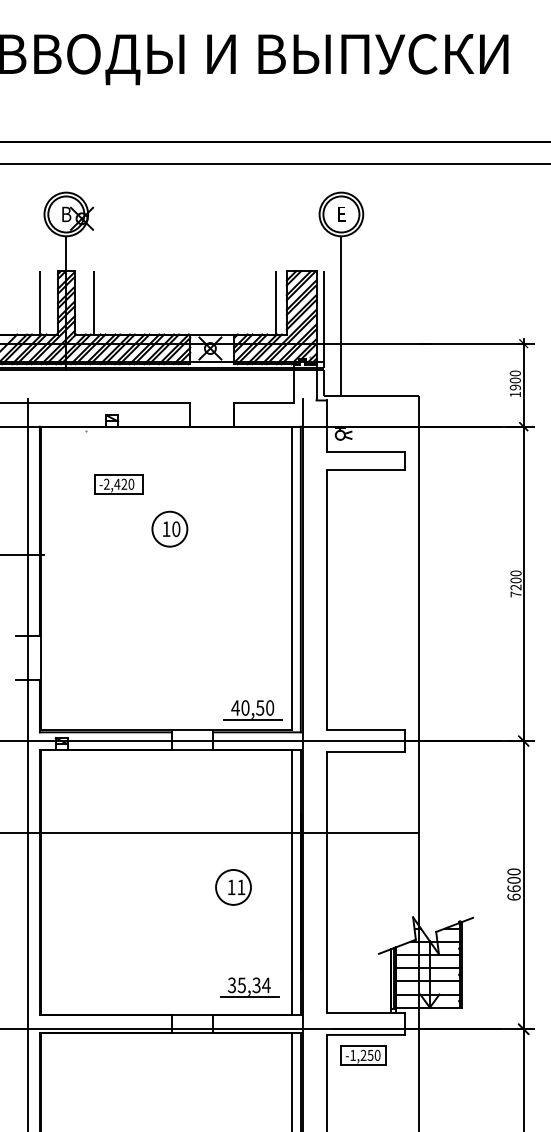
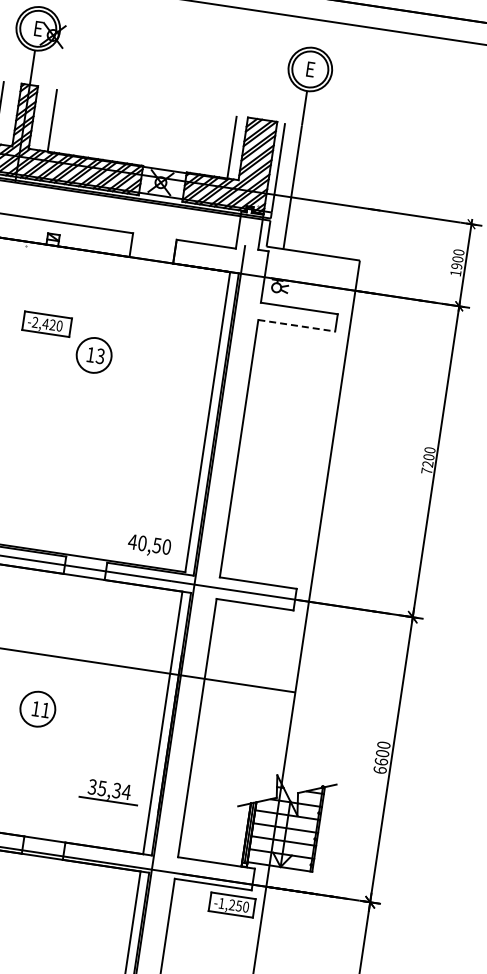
text: (66, 214) -> (38, 28), В -> Е
line: (365, 469) -> (296, 325), solid -> dashed
part: (118, 484) -> (46, 324), moved
text: (176, 528) -> (100, 355), 10 -> 13
line: (253, 719) -> (148, 555), removed
part: (233, 887) -> (37, 709), moved
part: (249, 987) -> (109, 791), moved
part: (363, 1055) -> (232, 905), moved

